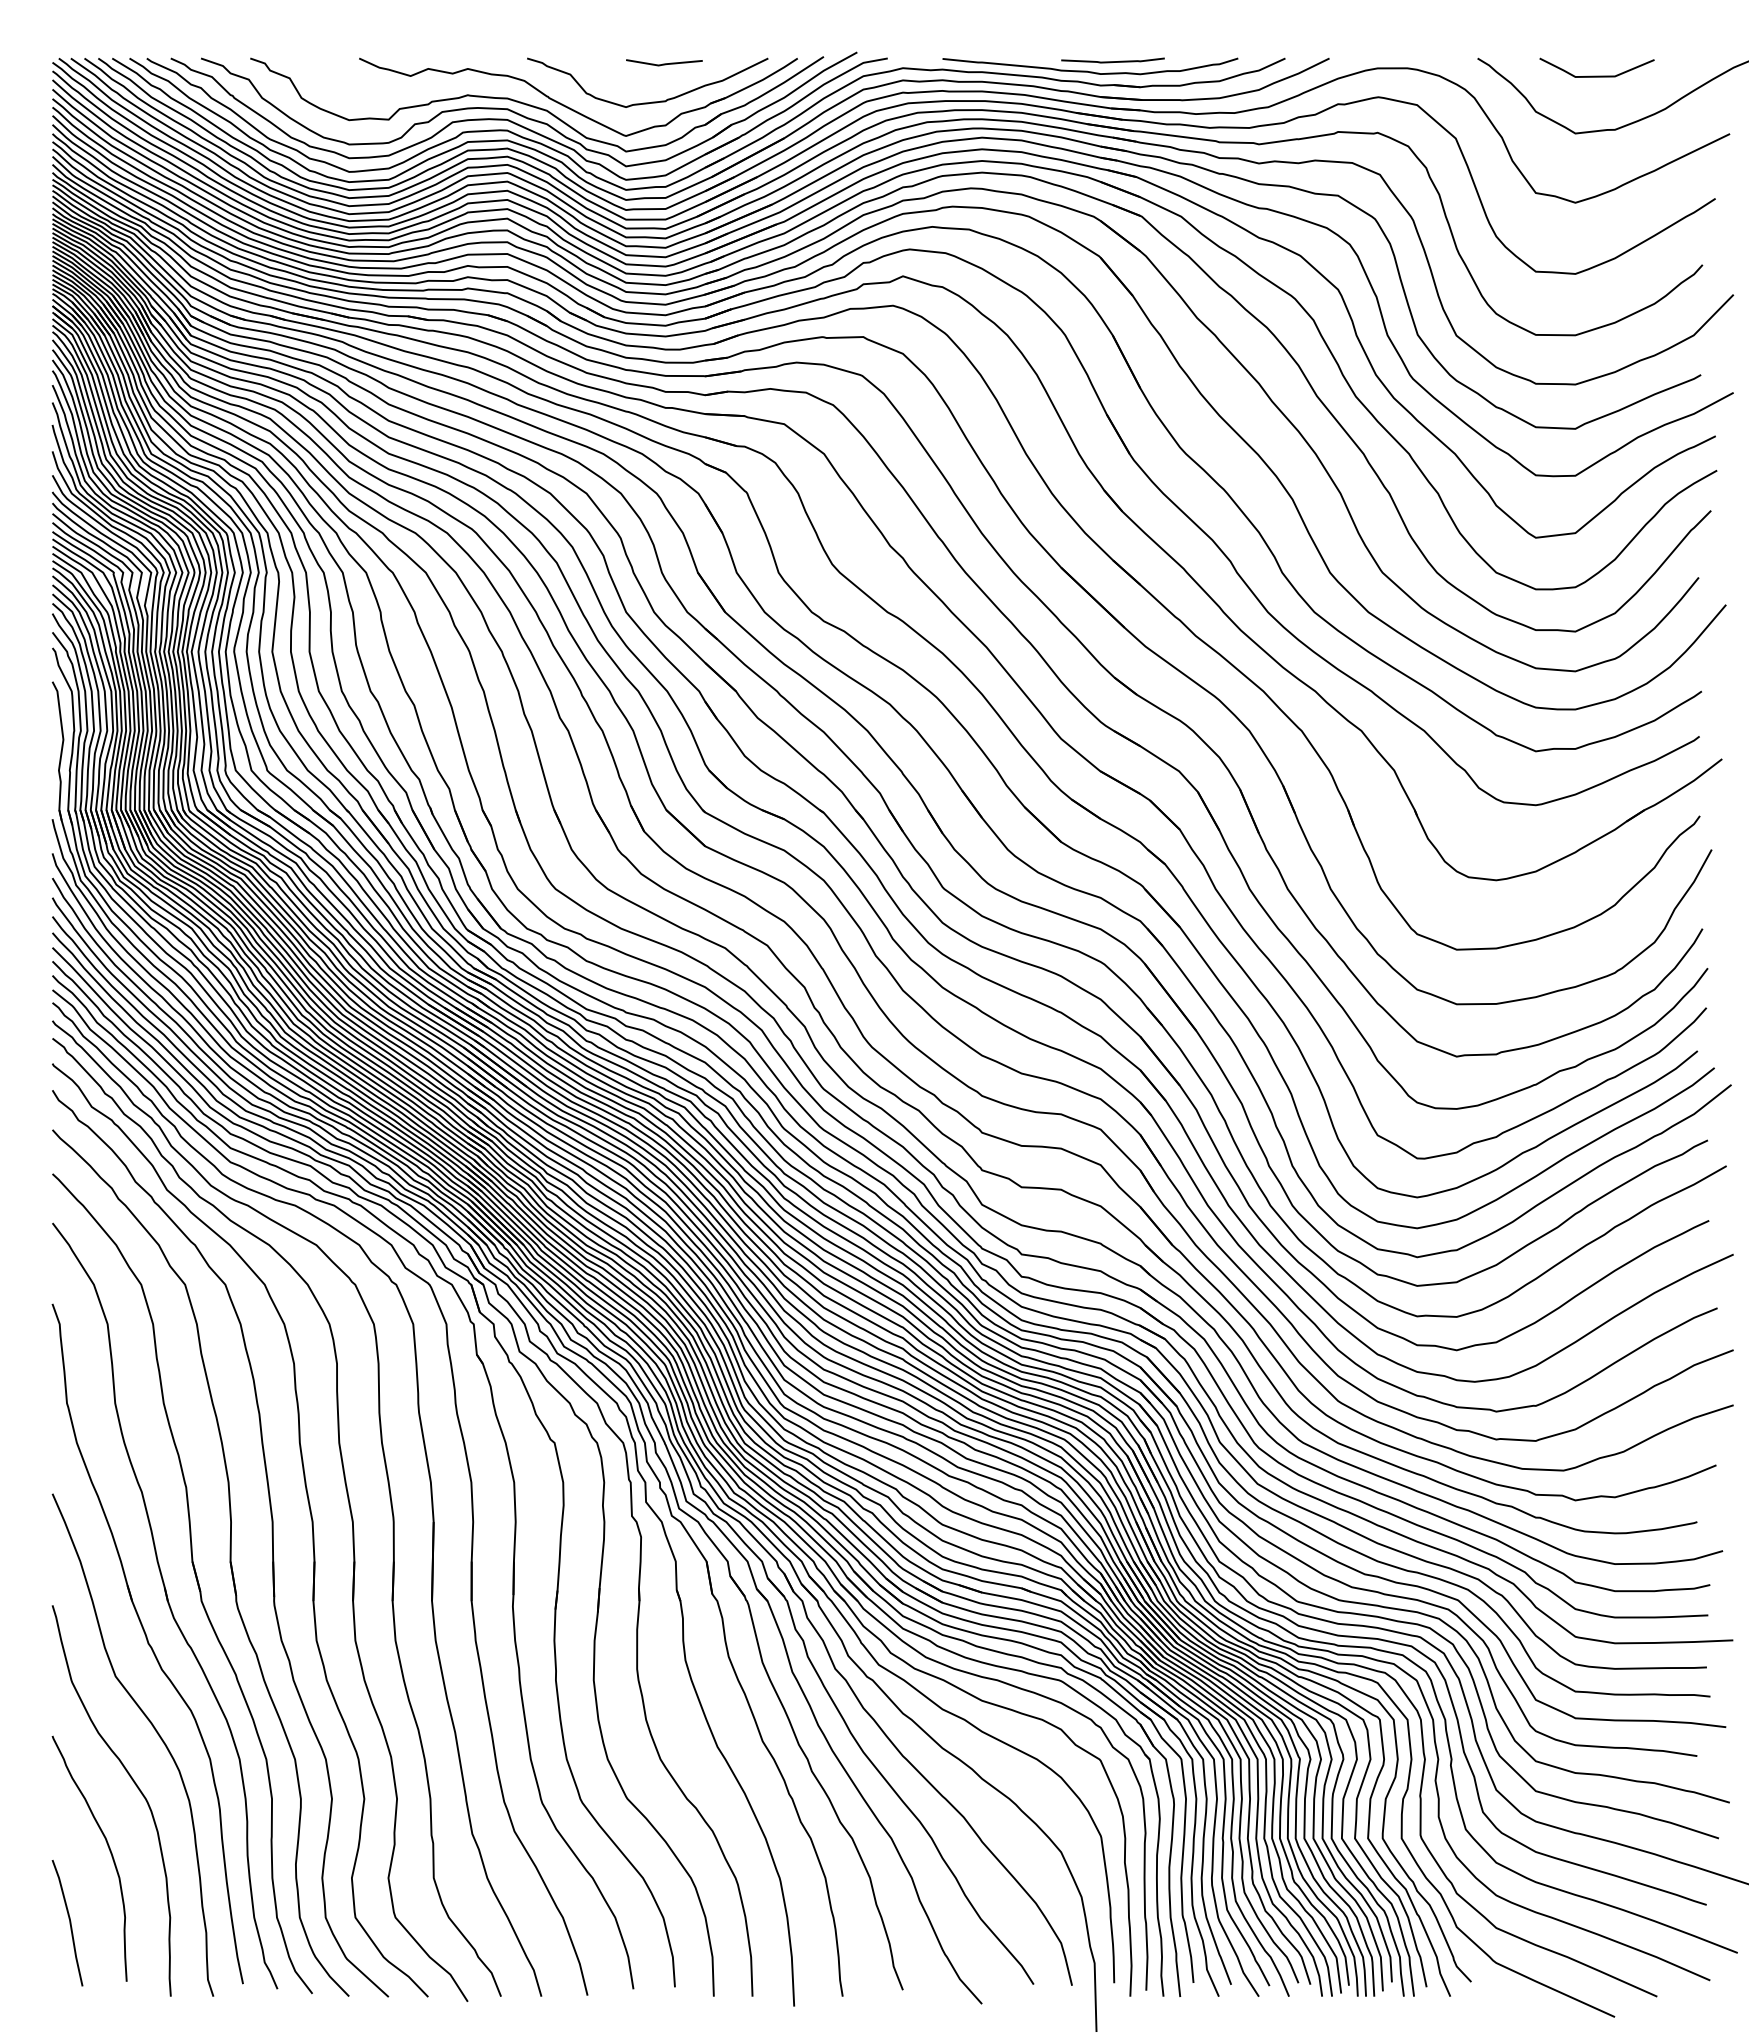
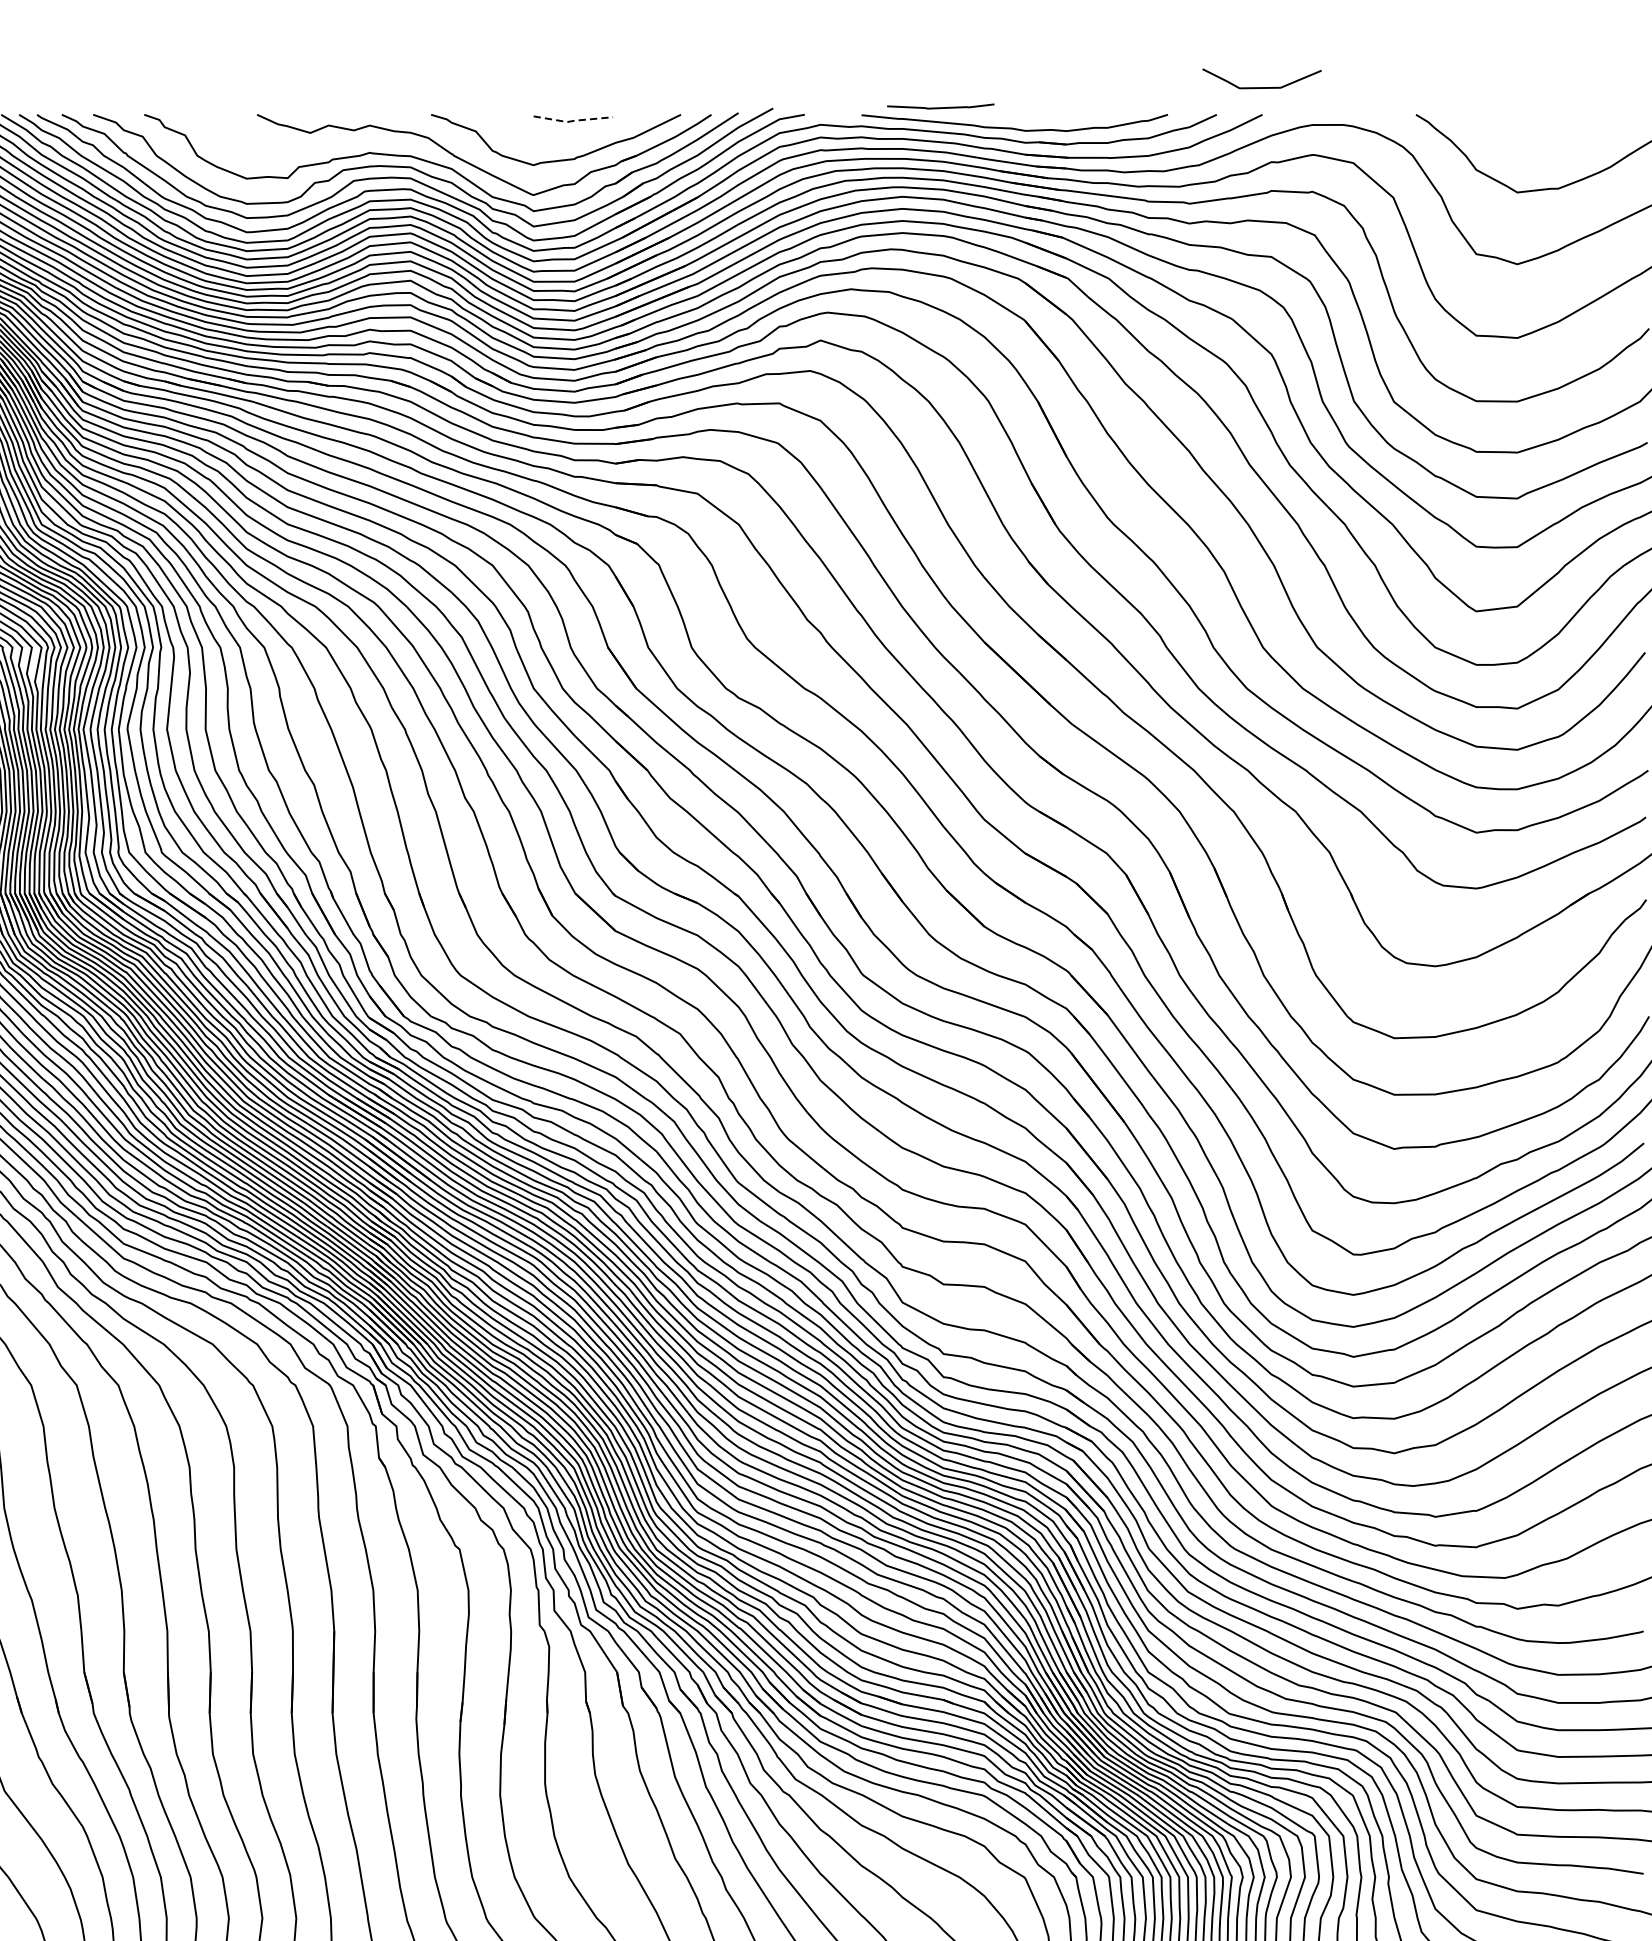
curve: (1112, 61) -> (940, 107), moved
line: (664, 64) -> (573, 120), solid -> dashed
line: (1596, 75) -> (1261, 86), moved

